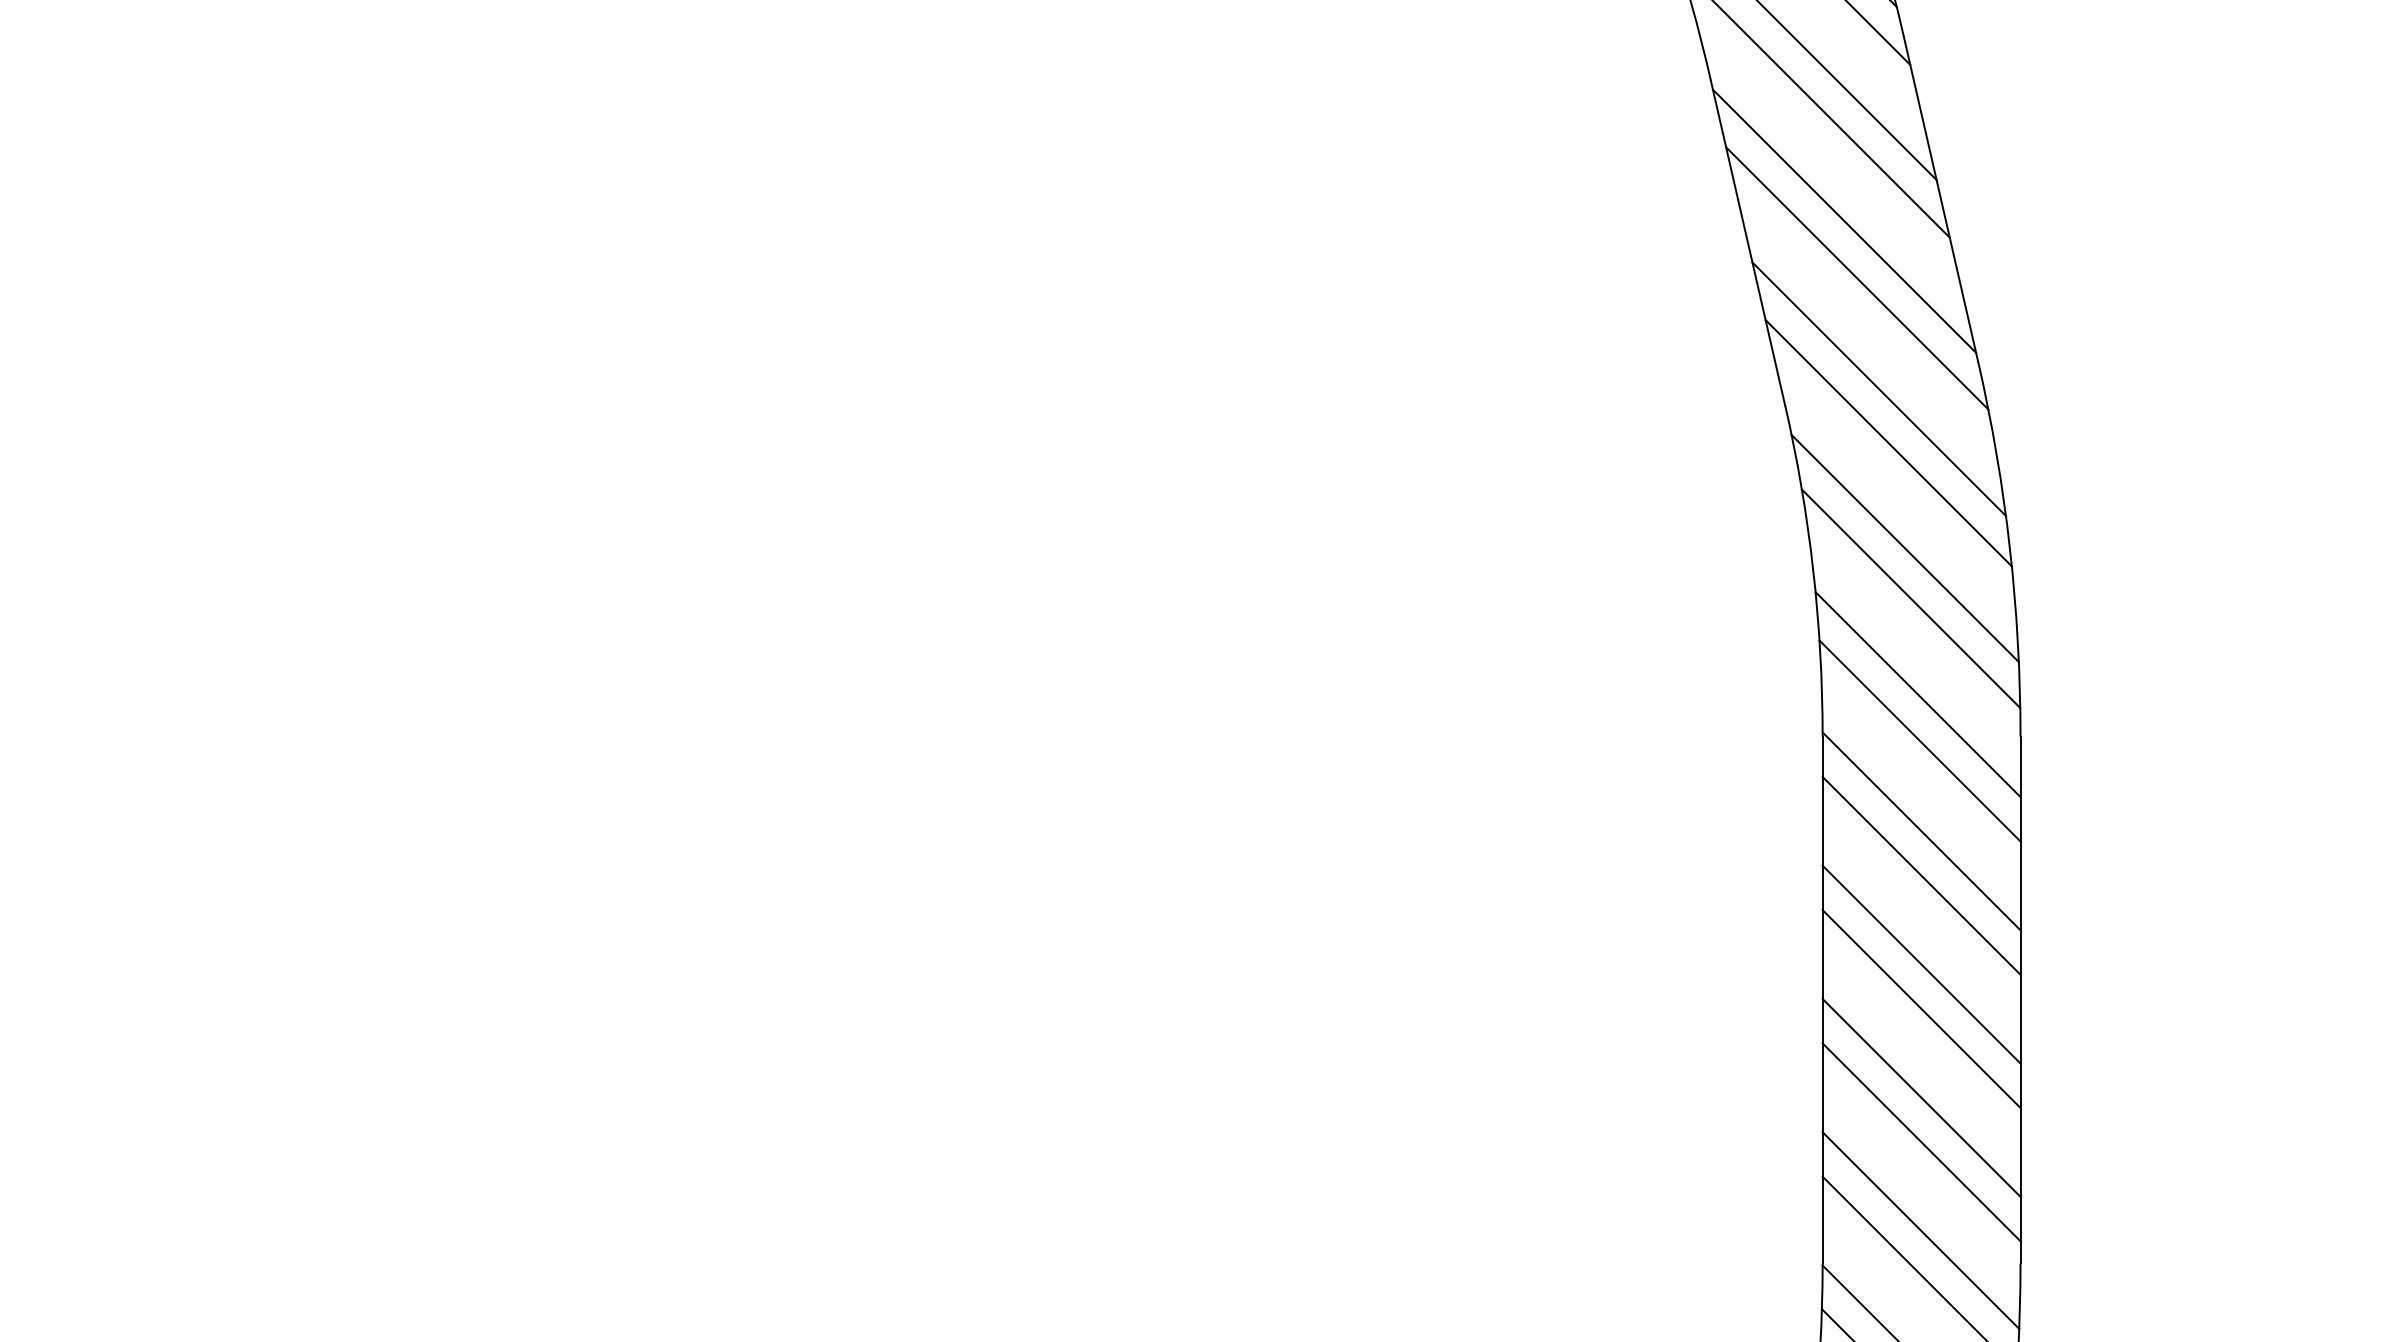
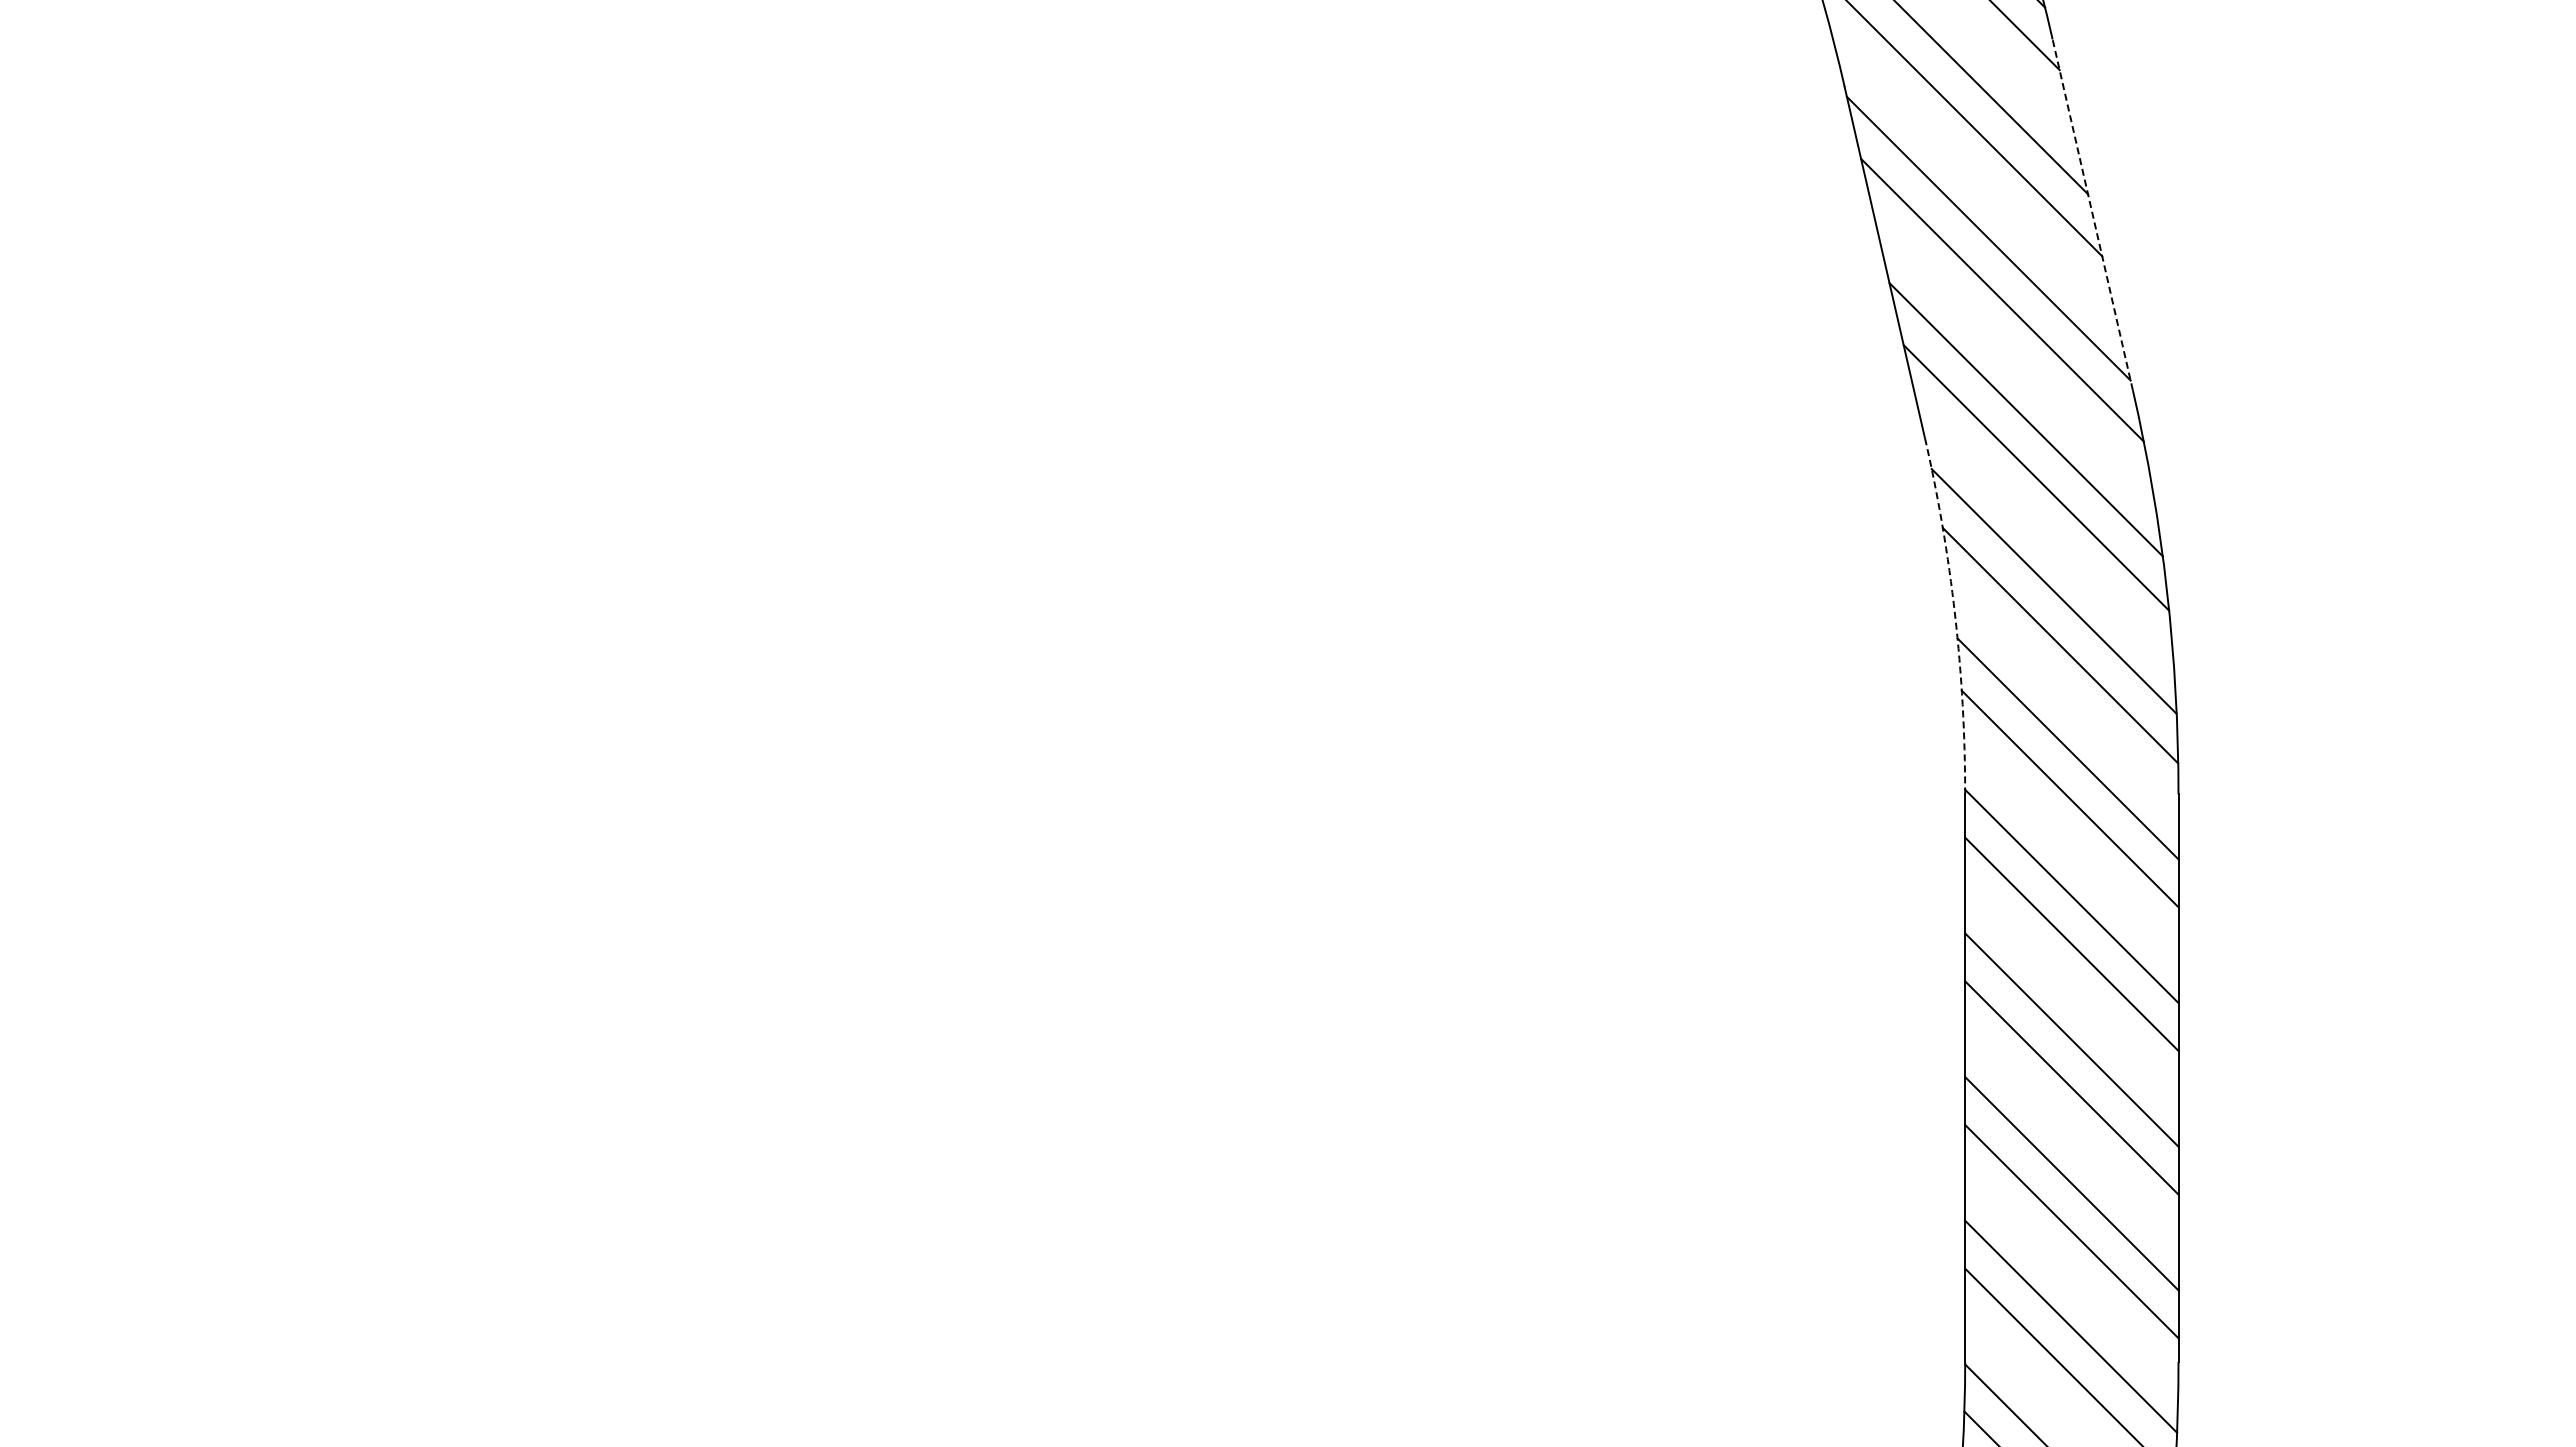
line: (1940, 198) -> (2092, 214), solid -> dashed
arc: (1813, 569) -> (1955, 614), solid -> dashed

